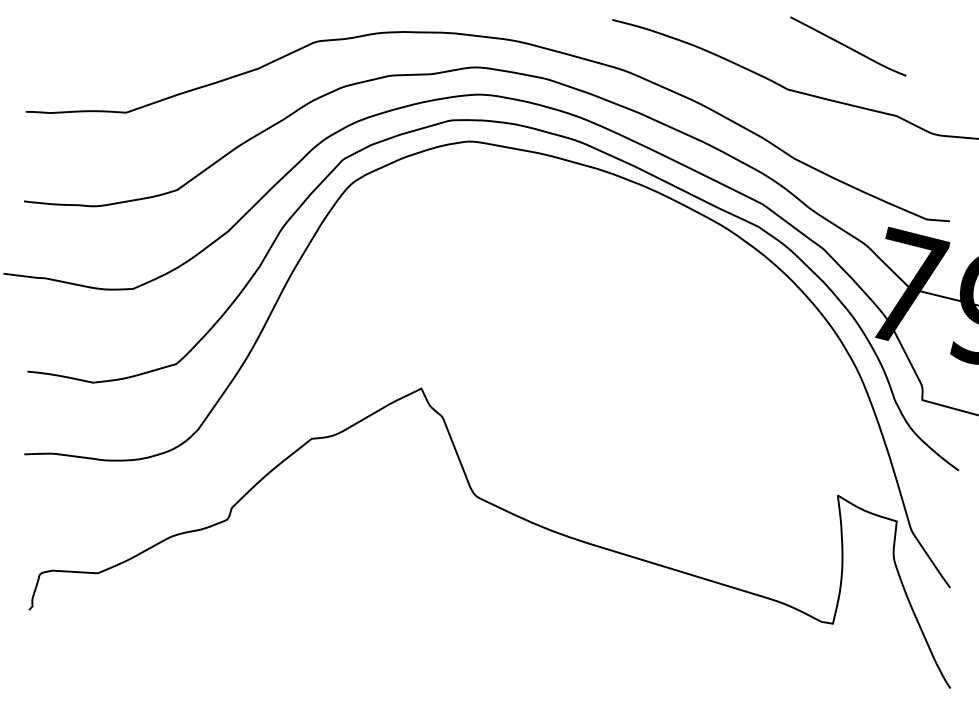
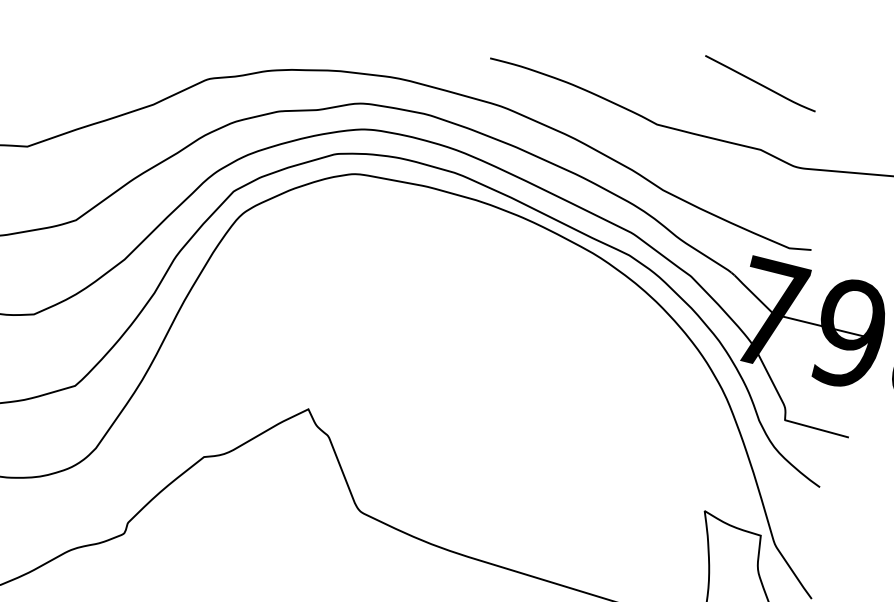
curve: (848, 46) -> (760, 83), moved

